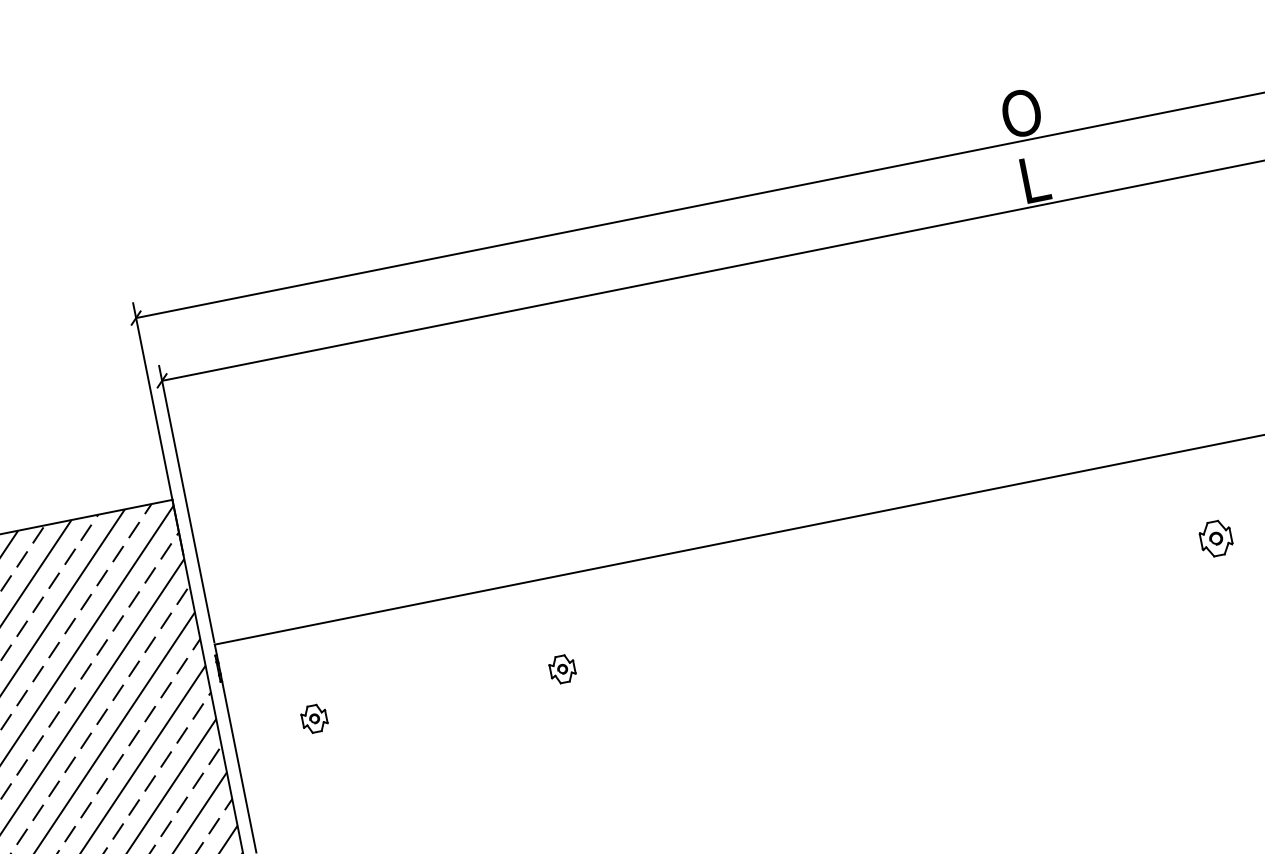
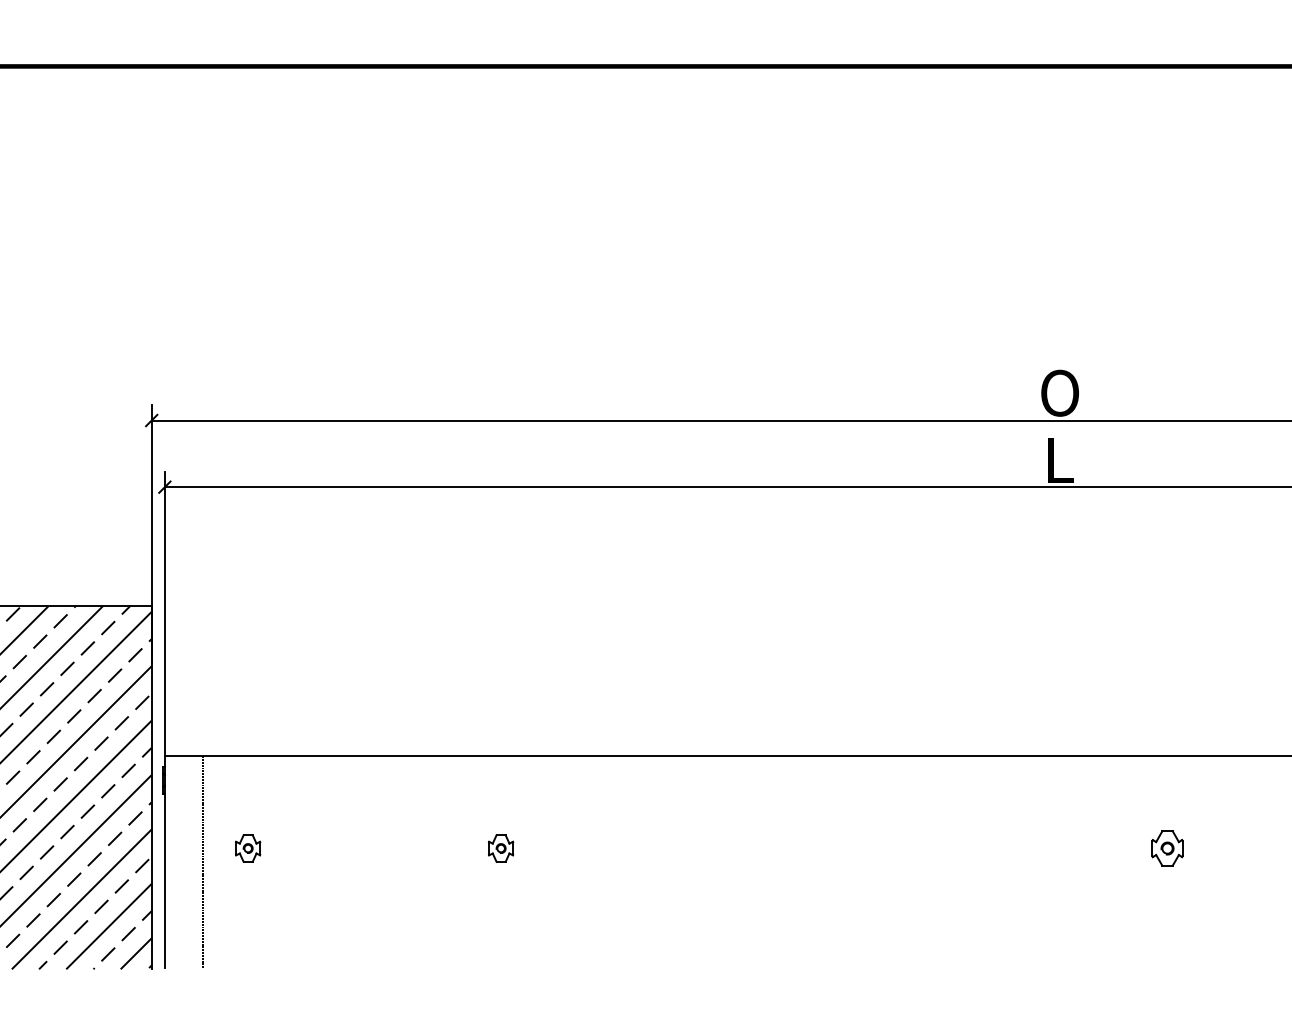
line: (272, 741) -> (202, 862), added

